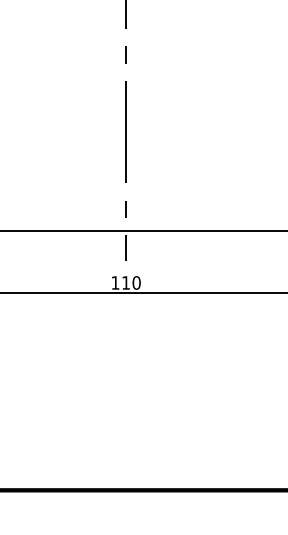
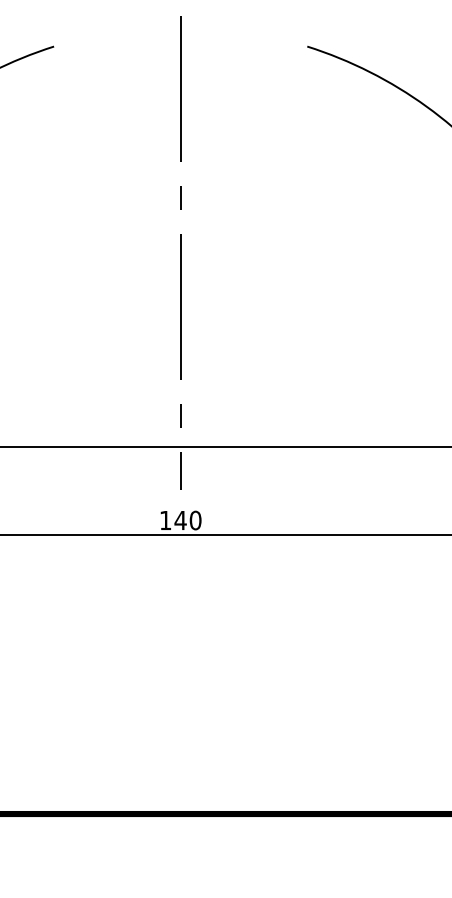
text: (125, 282) -> (180, 520), 110 -> 140

